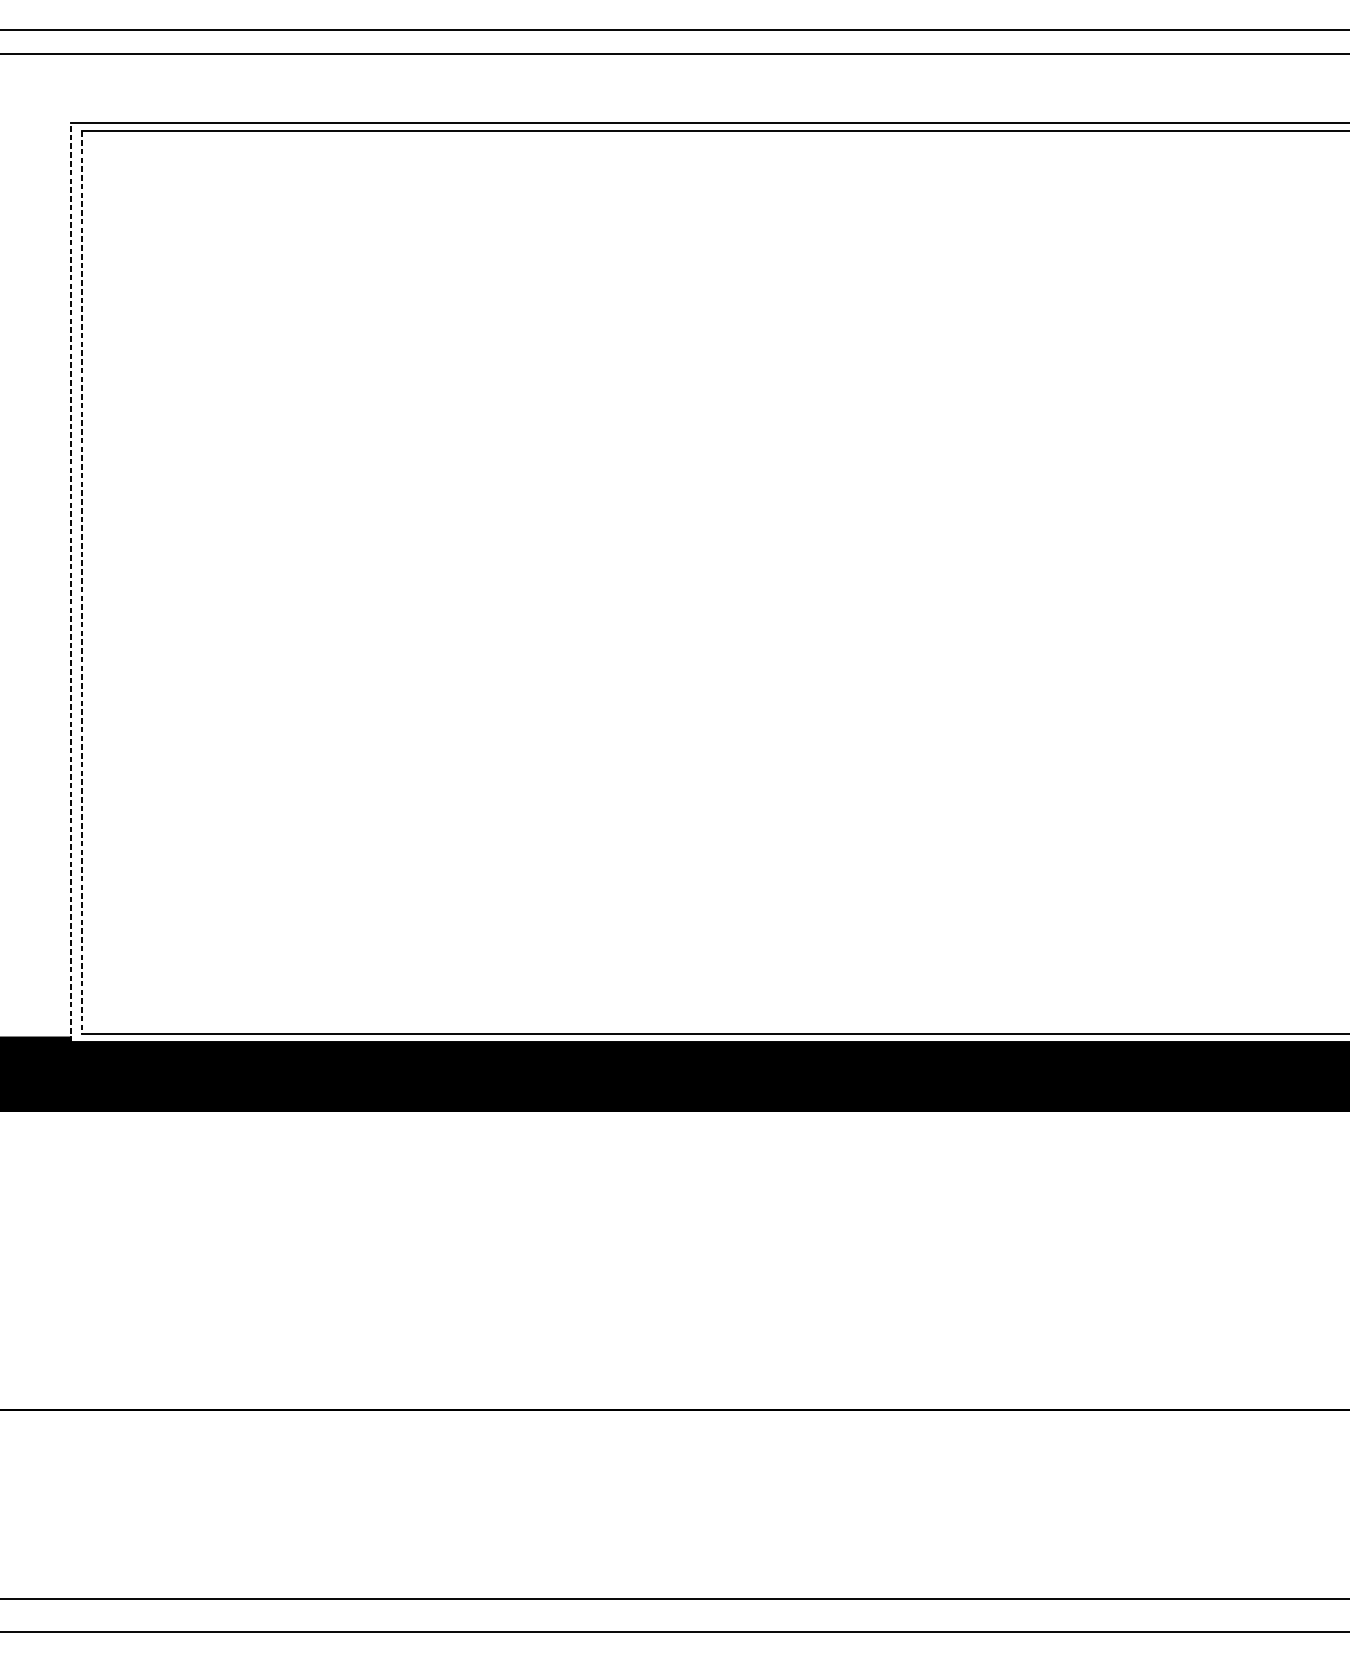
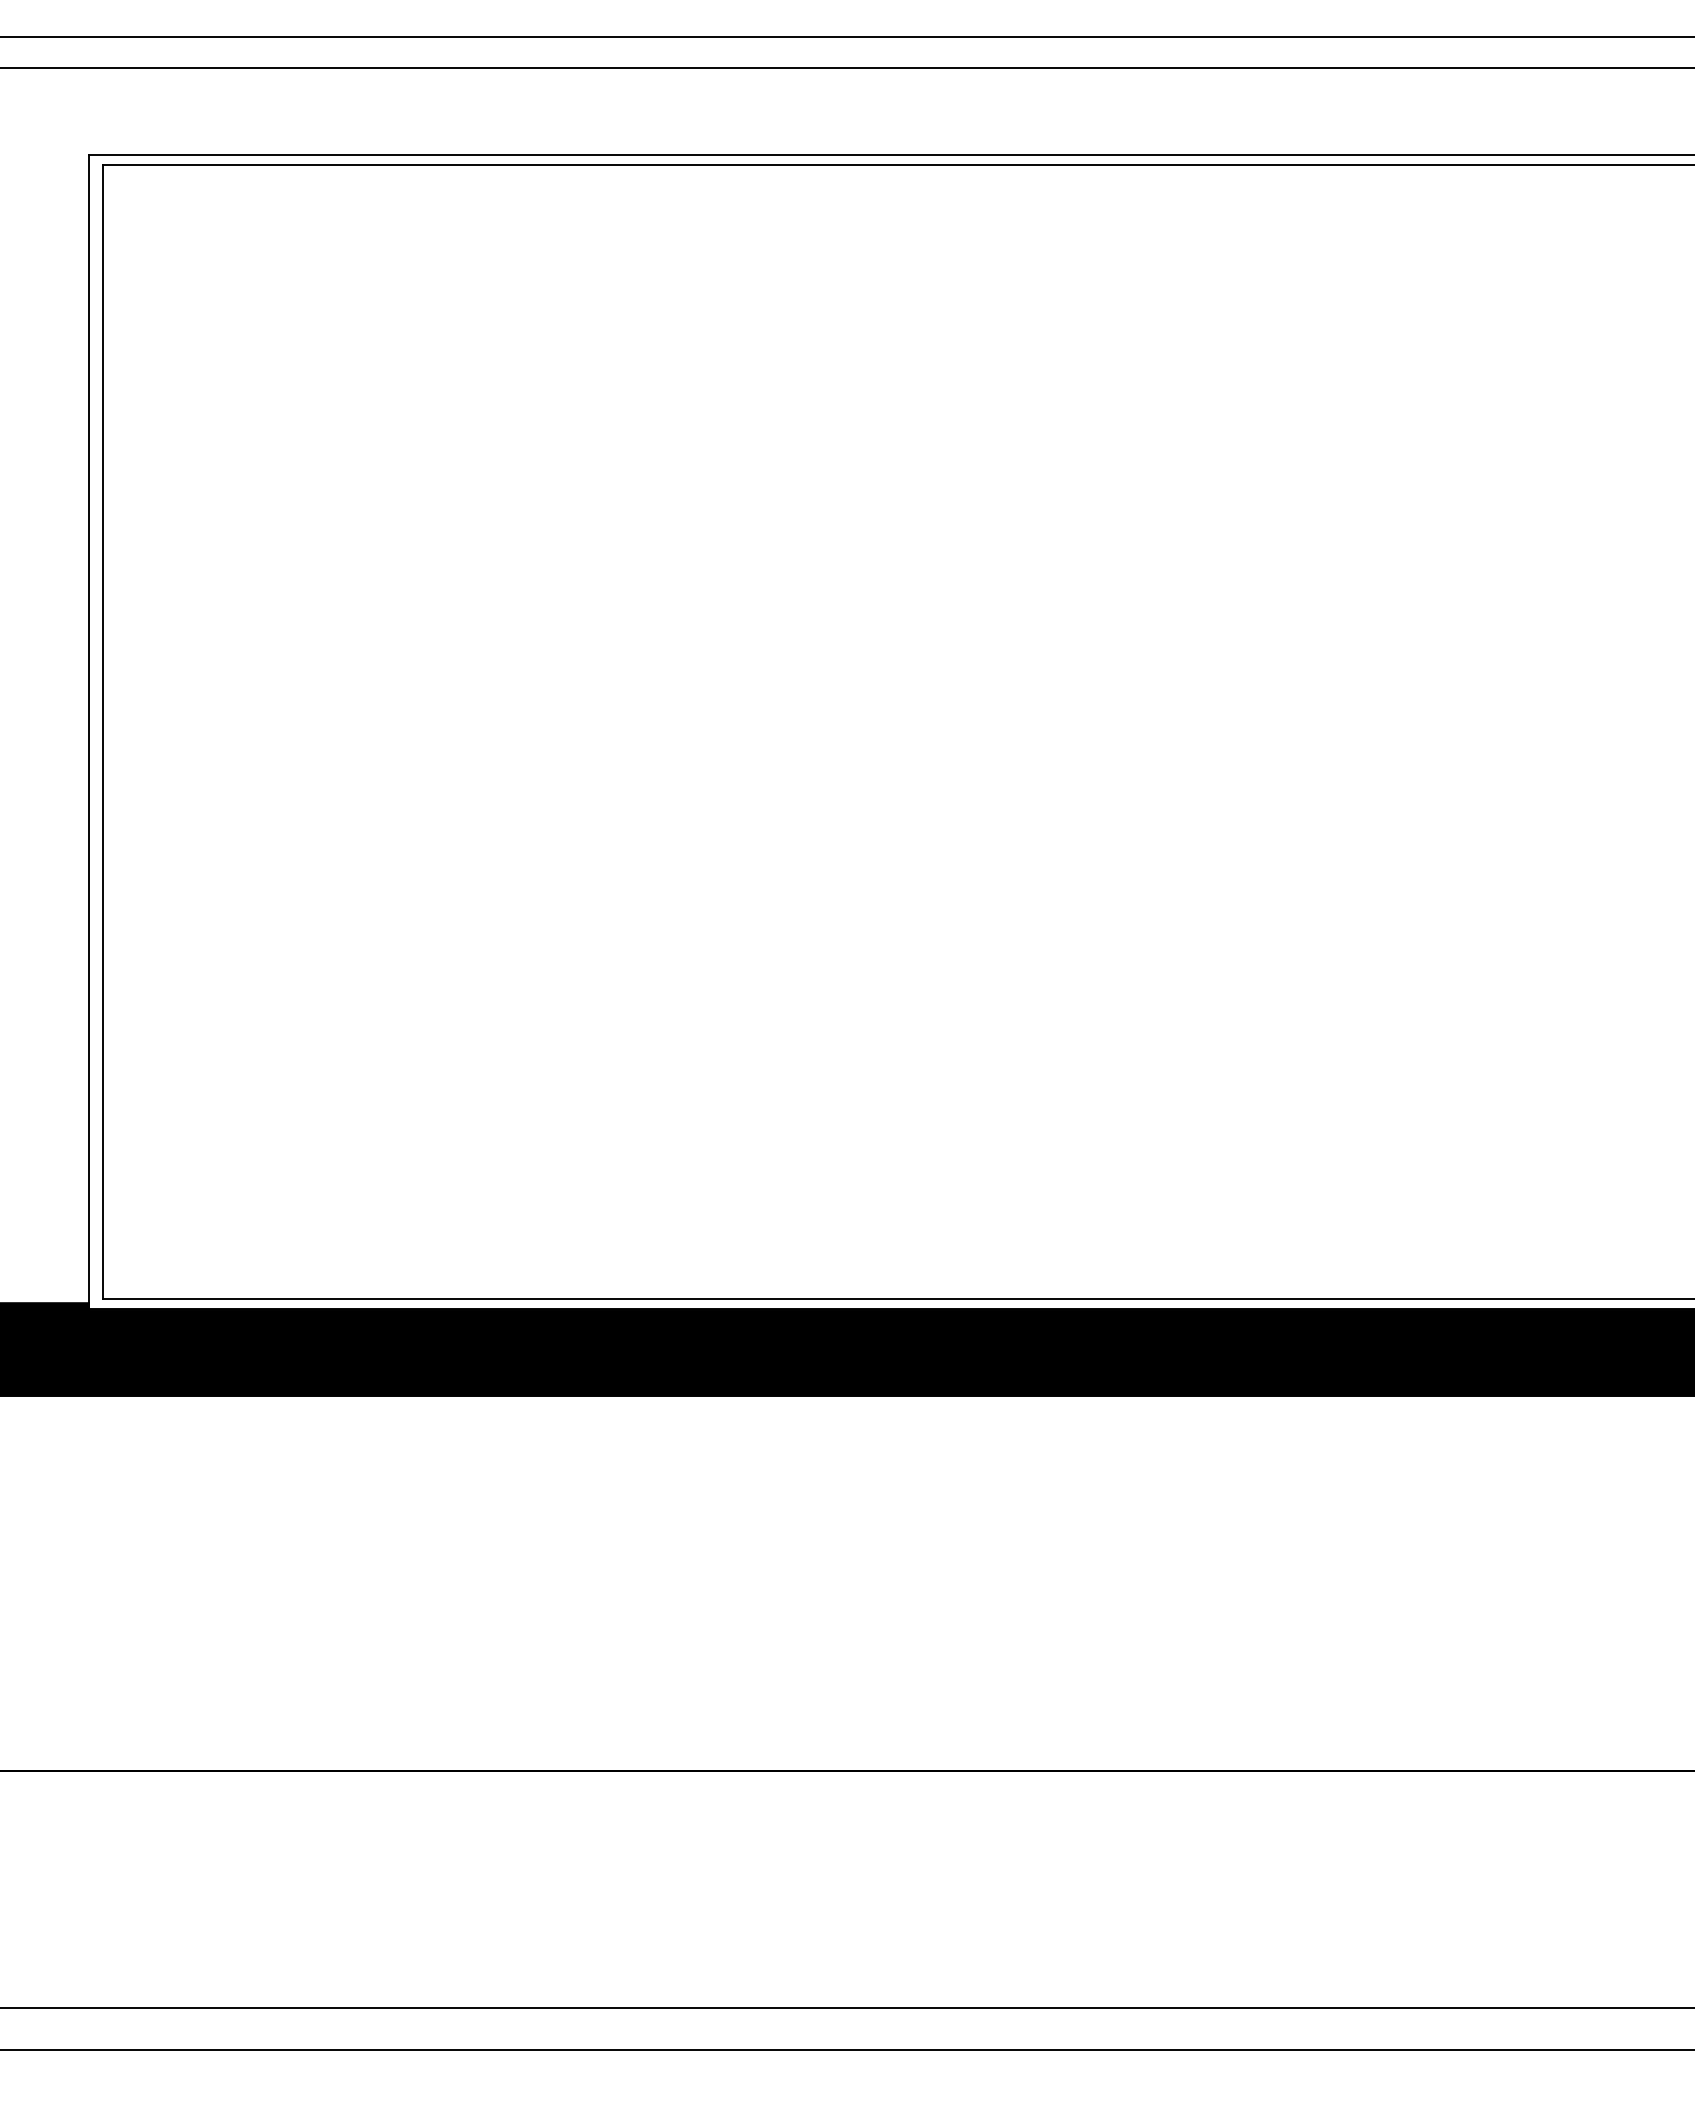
line: (70, 582) -> (88, 731), dashed -> solid
line: (81, 582) -> (102, 731), dashed -> solid

